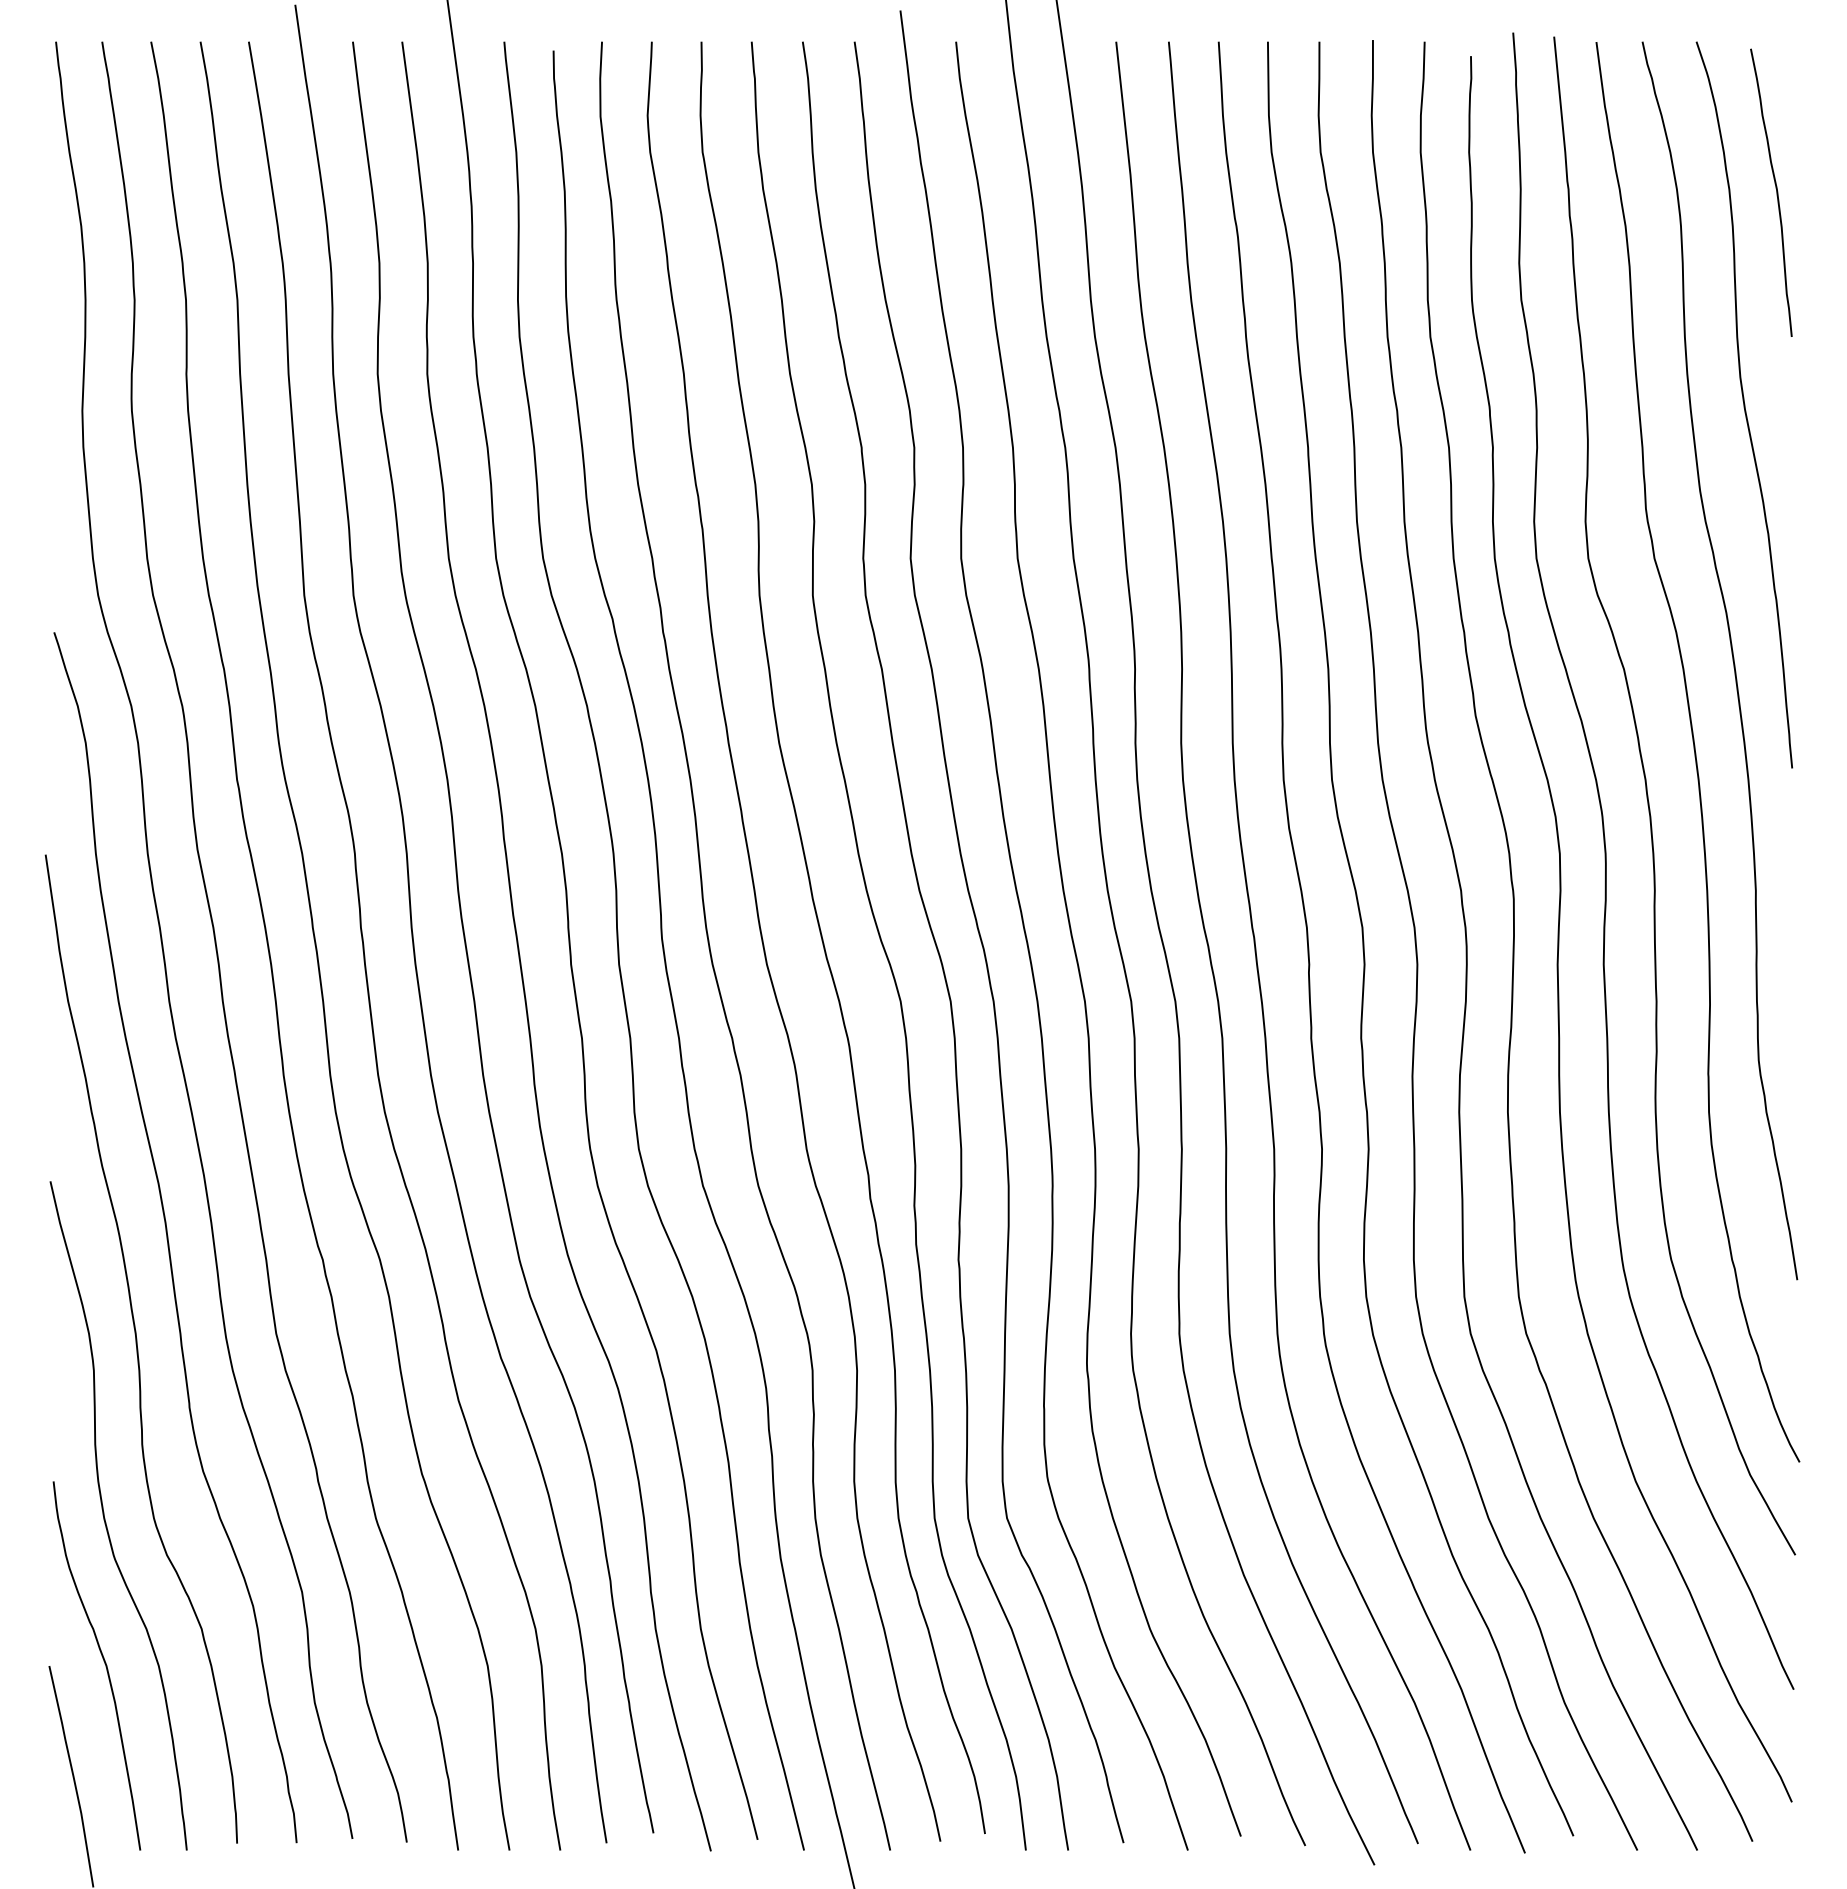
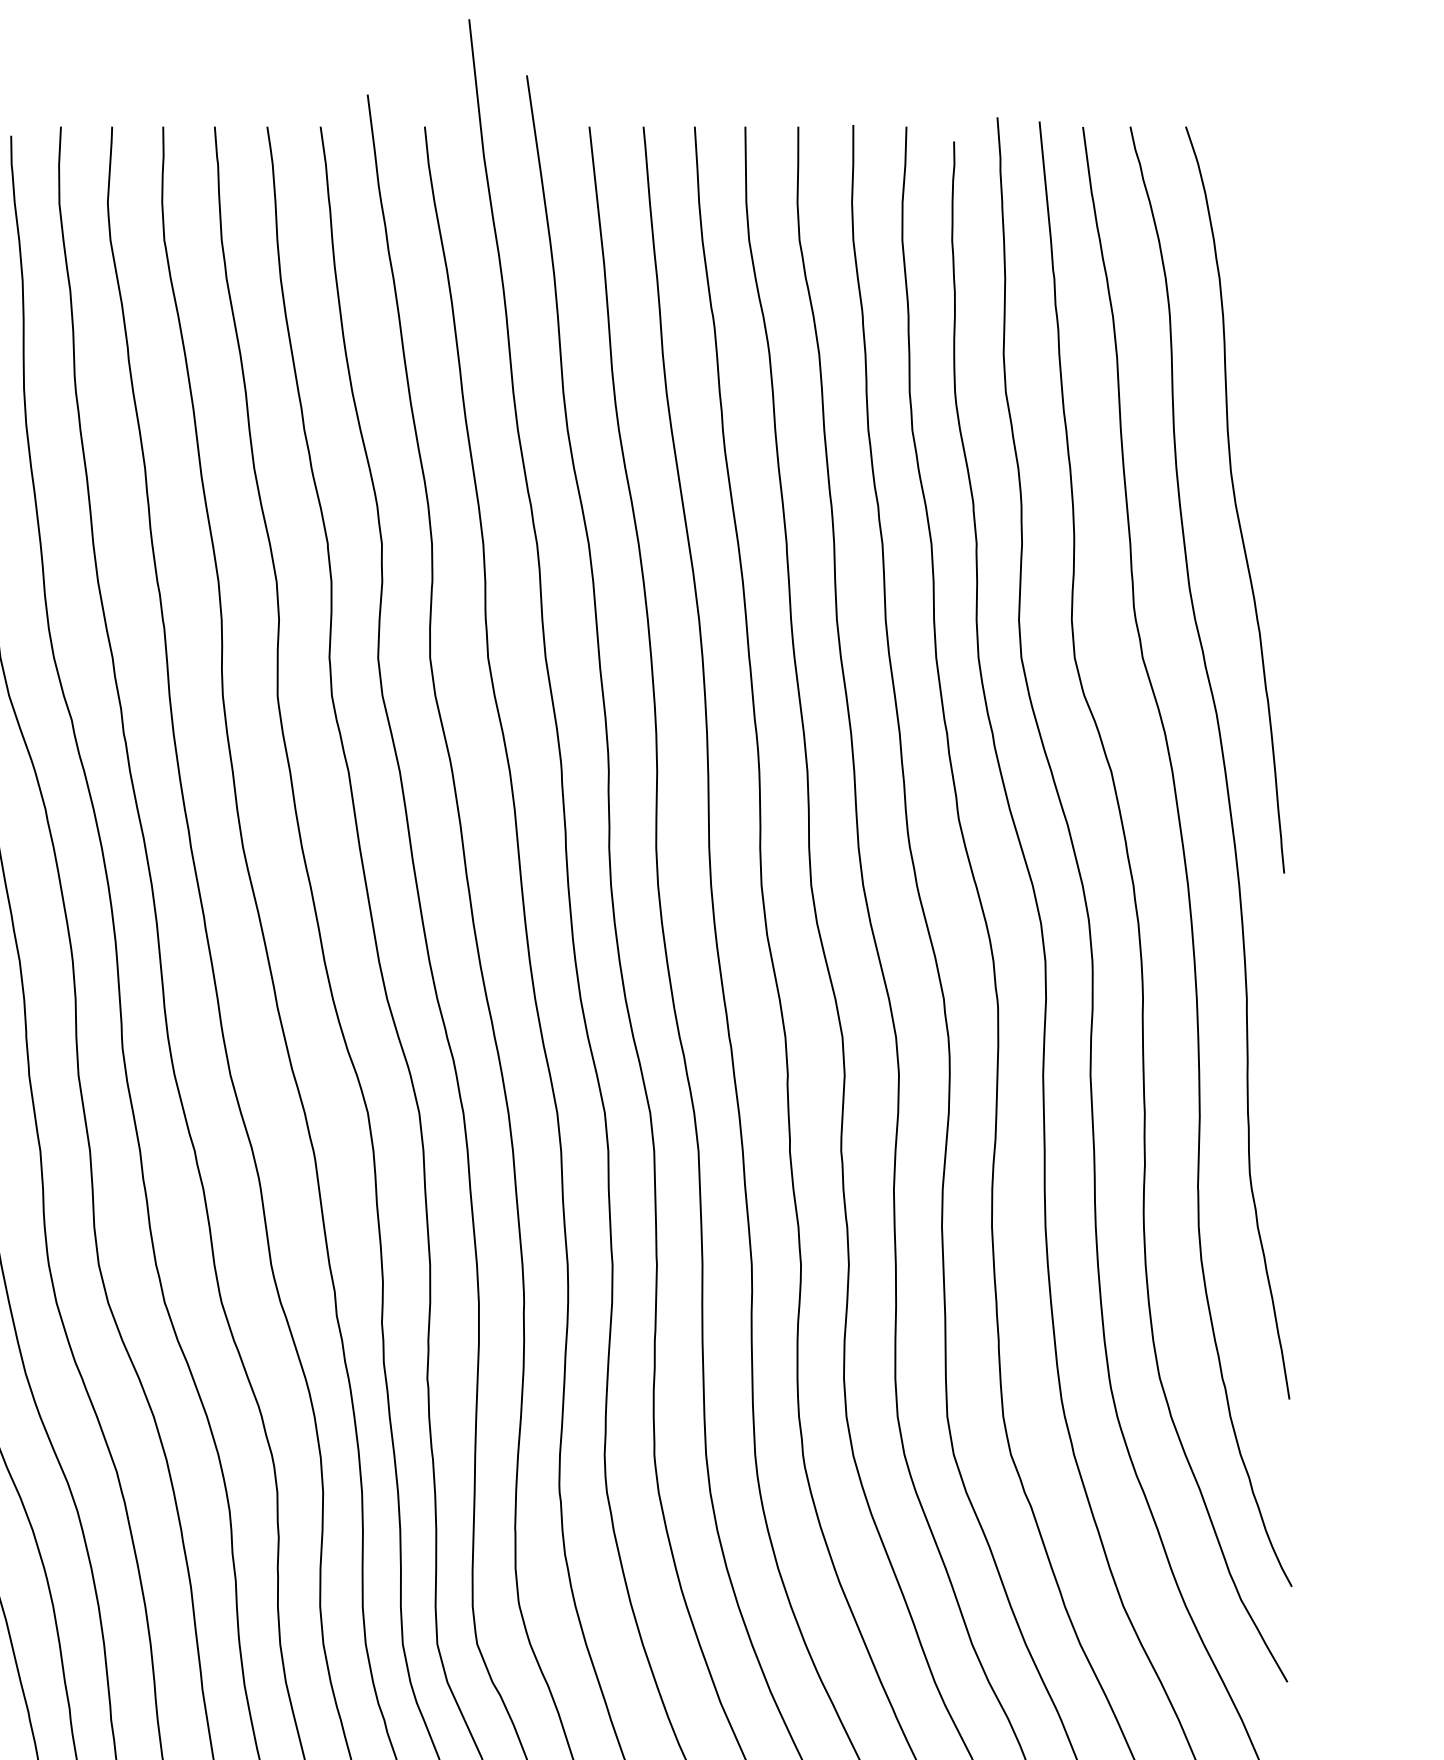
curve: (1776, 192) -> (1268, 281), removed

